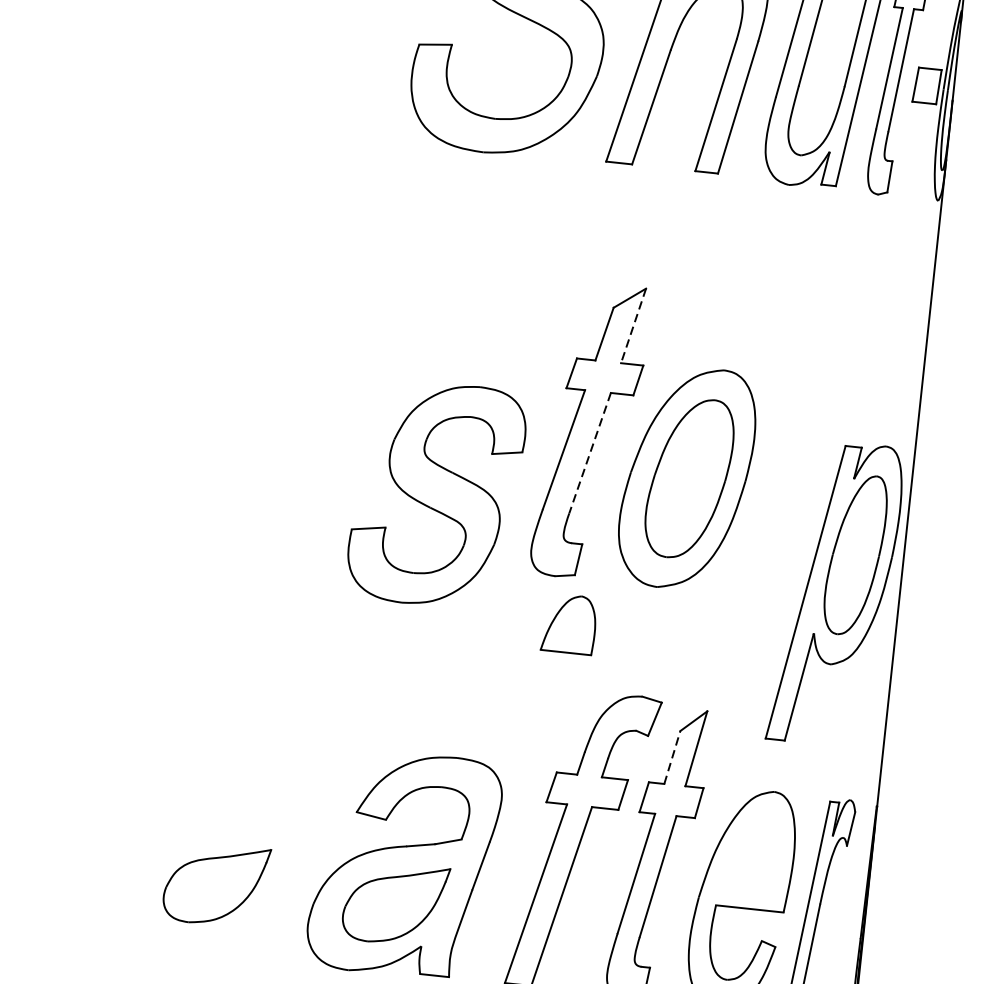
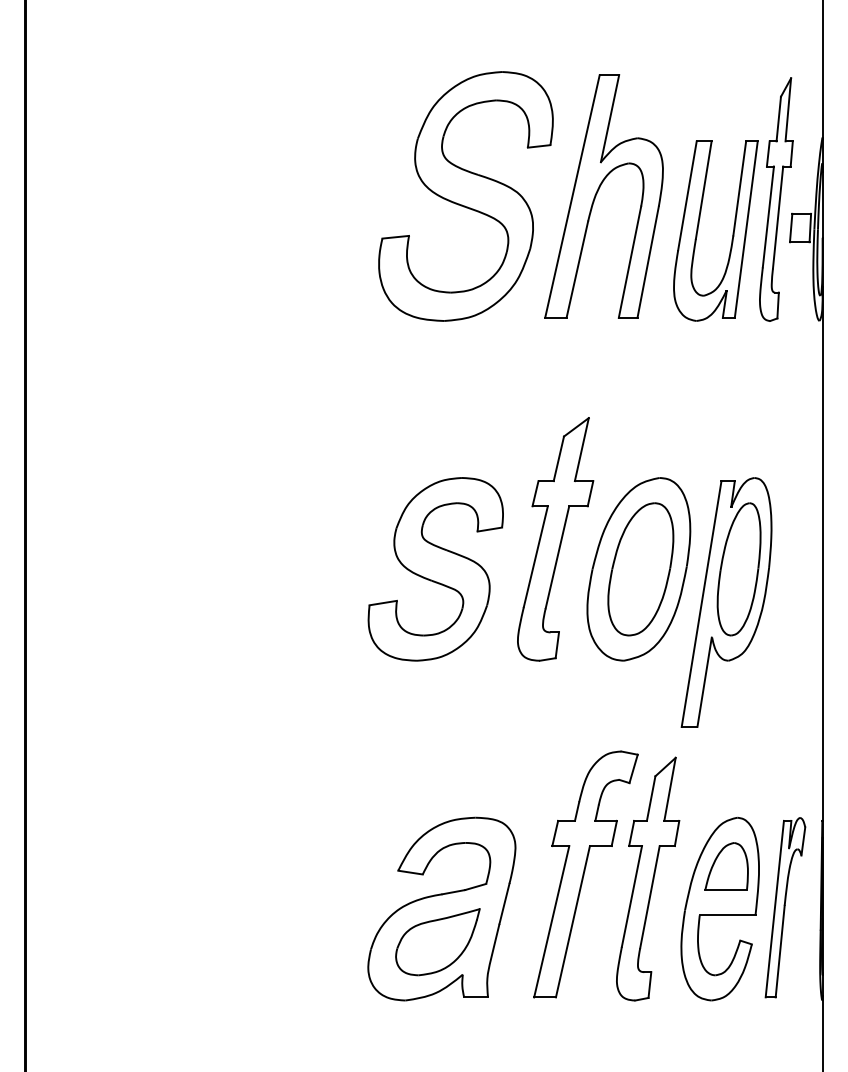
line: (633, 326) -> (581, 450), dashed -> solid
line: (590, 453) -> (557, 557), dashed -> solid
part: (436, 494) -> (435, 569), moved
part: (836, 593) -> (726, 602), moved
part: (569, 623) -> (726, 866), moved
line: (672, 757) -> (651, 798), dashed -> solid
part: (215, 884) -> (289, 942), removed

